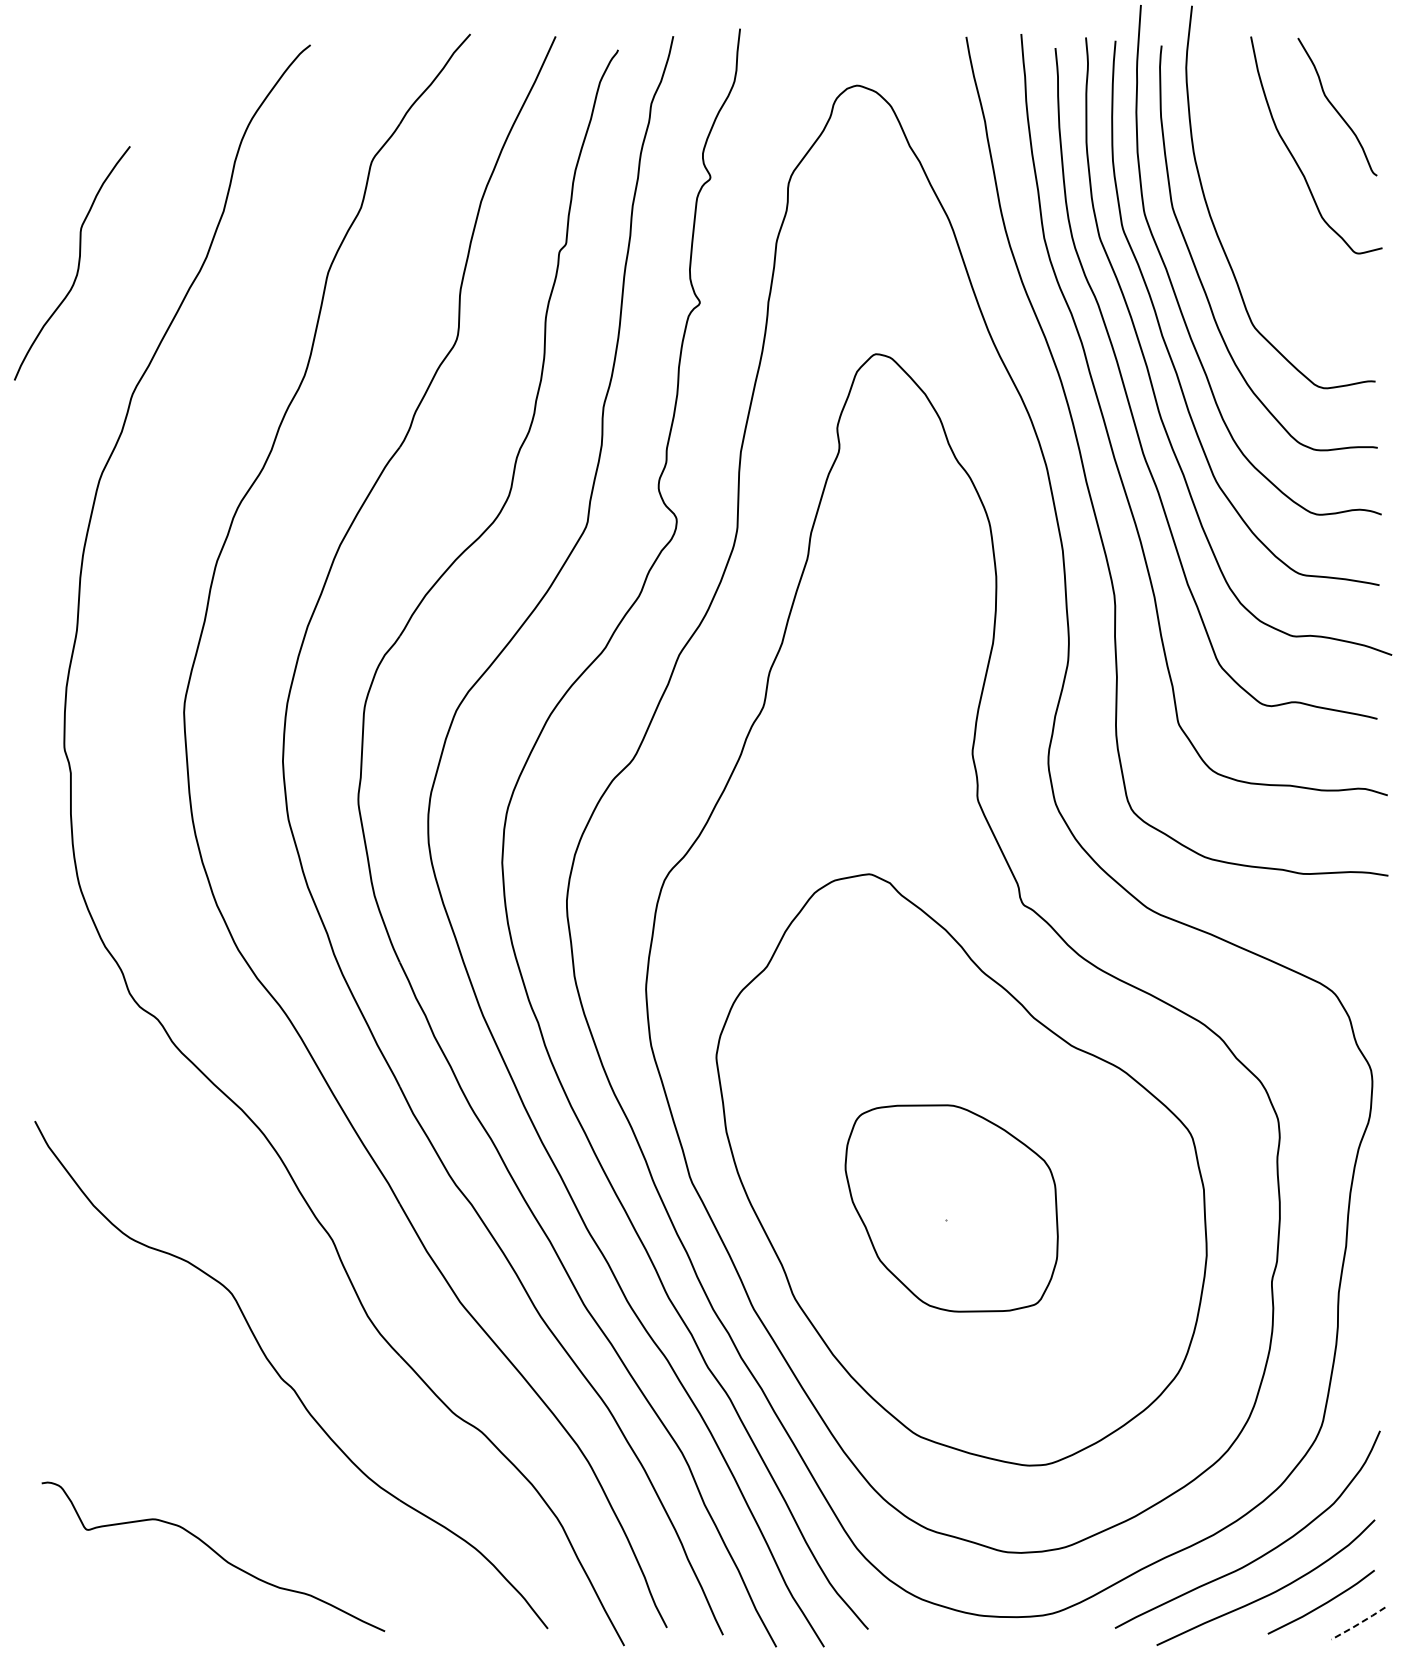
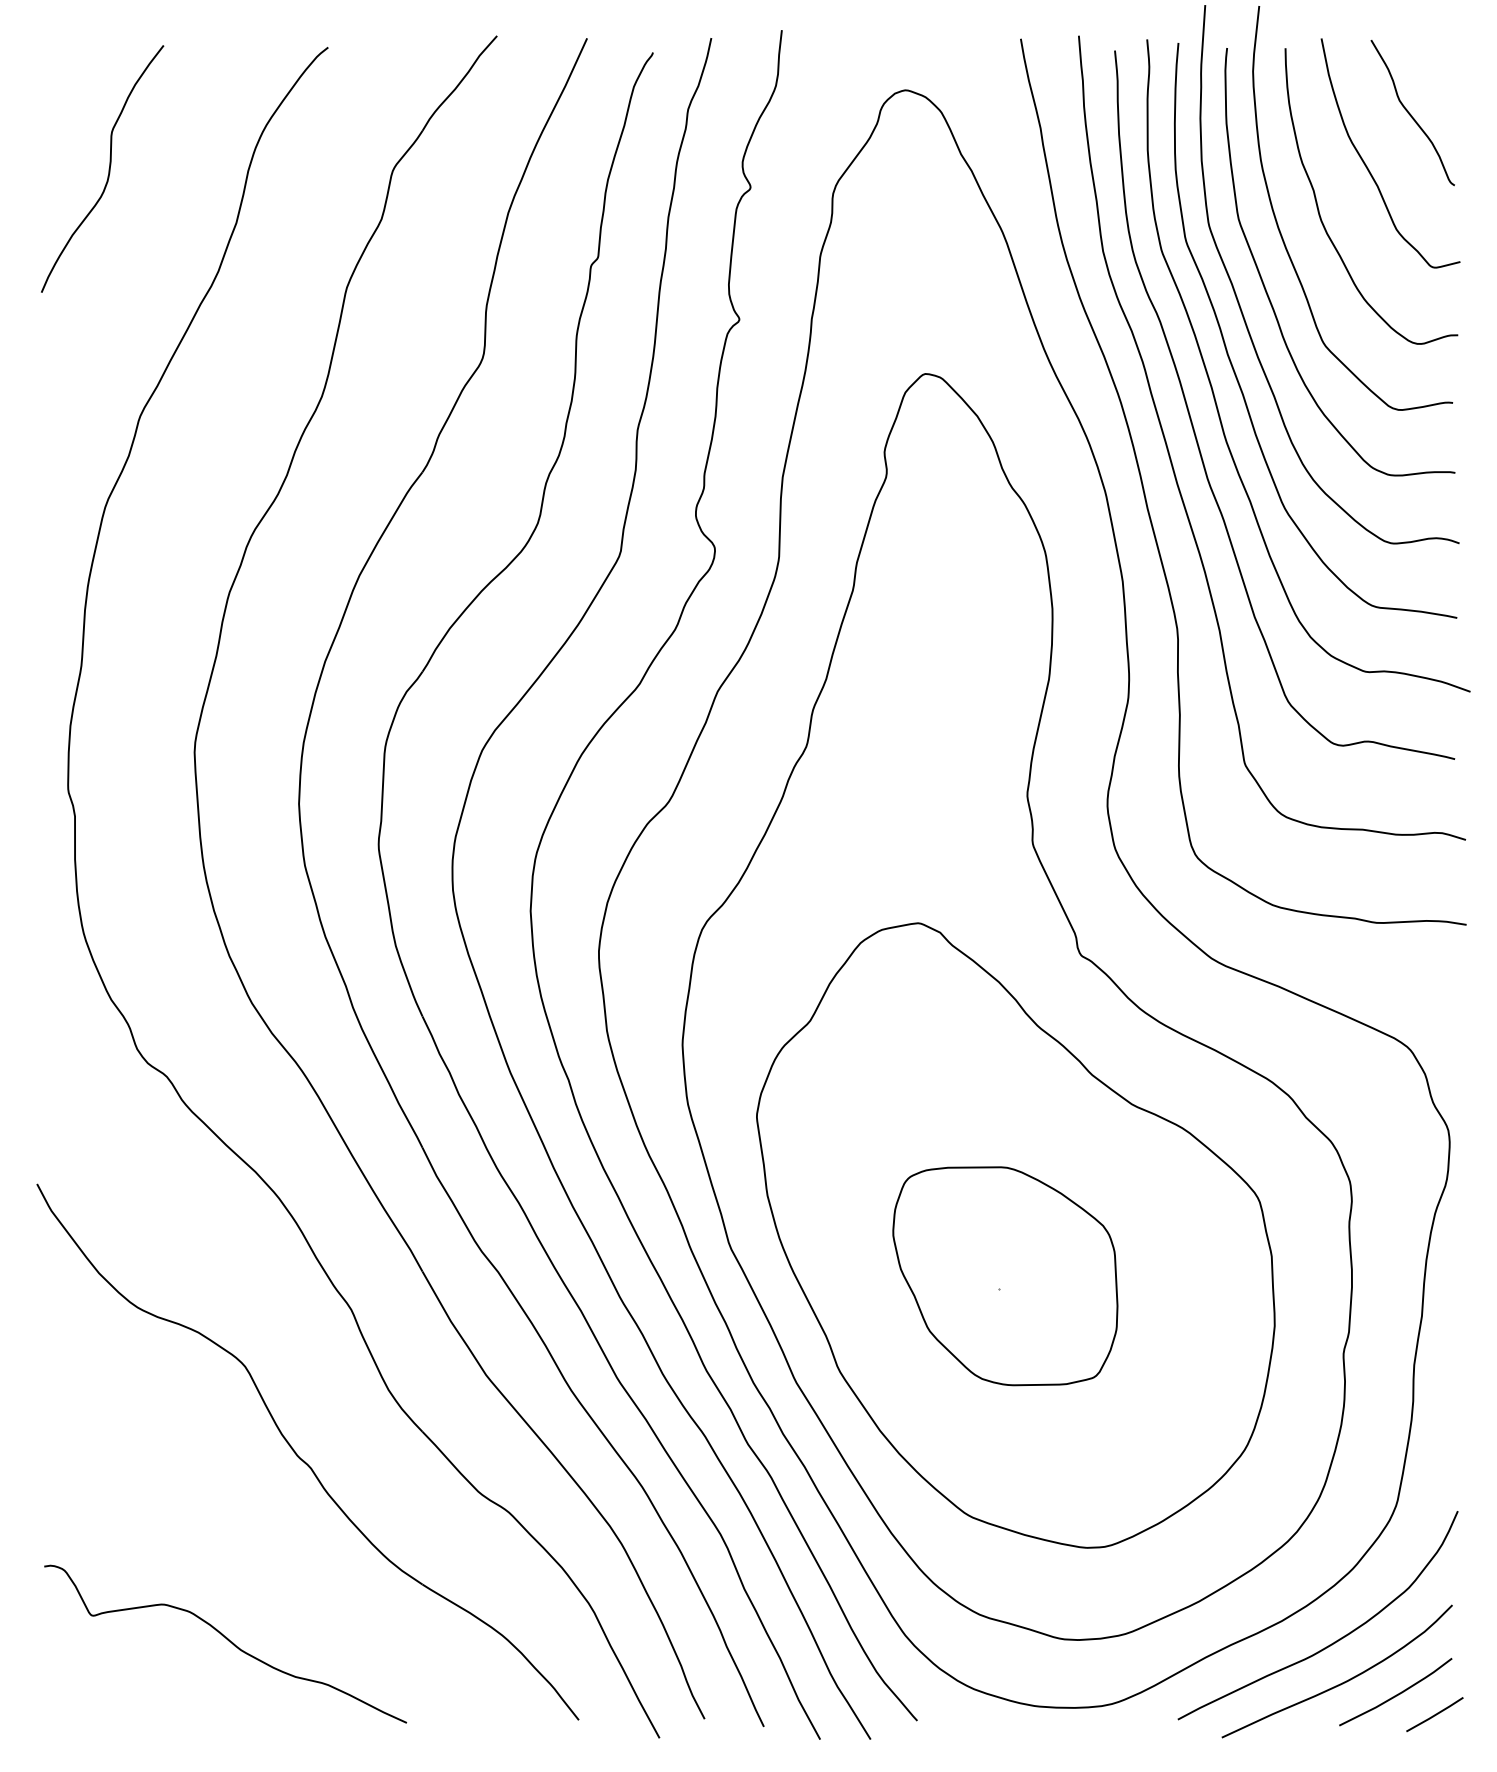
curve: (1249, 198) -> (1319, 209), added
curve: (77, 262) -> (108, 168), moved
line: (1358, 1624) -> (1435, 1715), dashed -> solid

